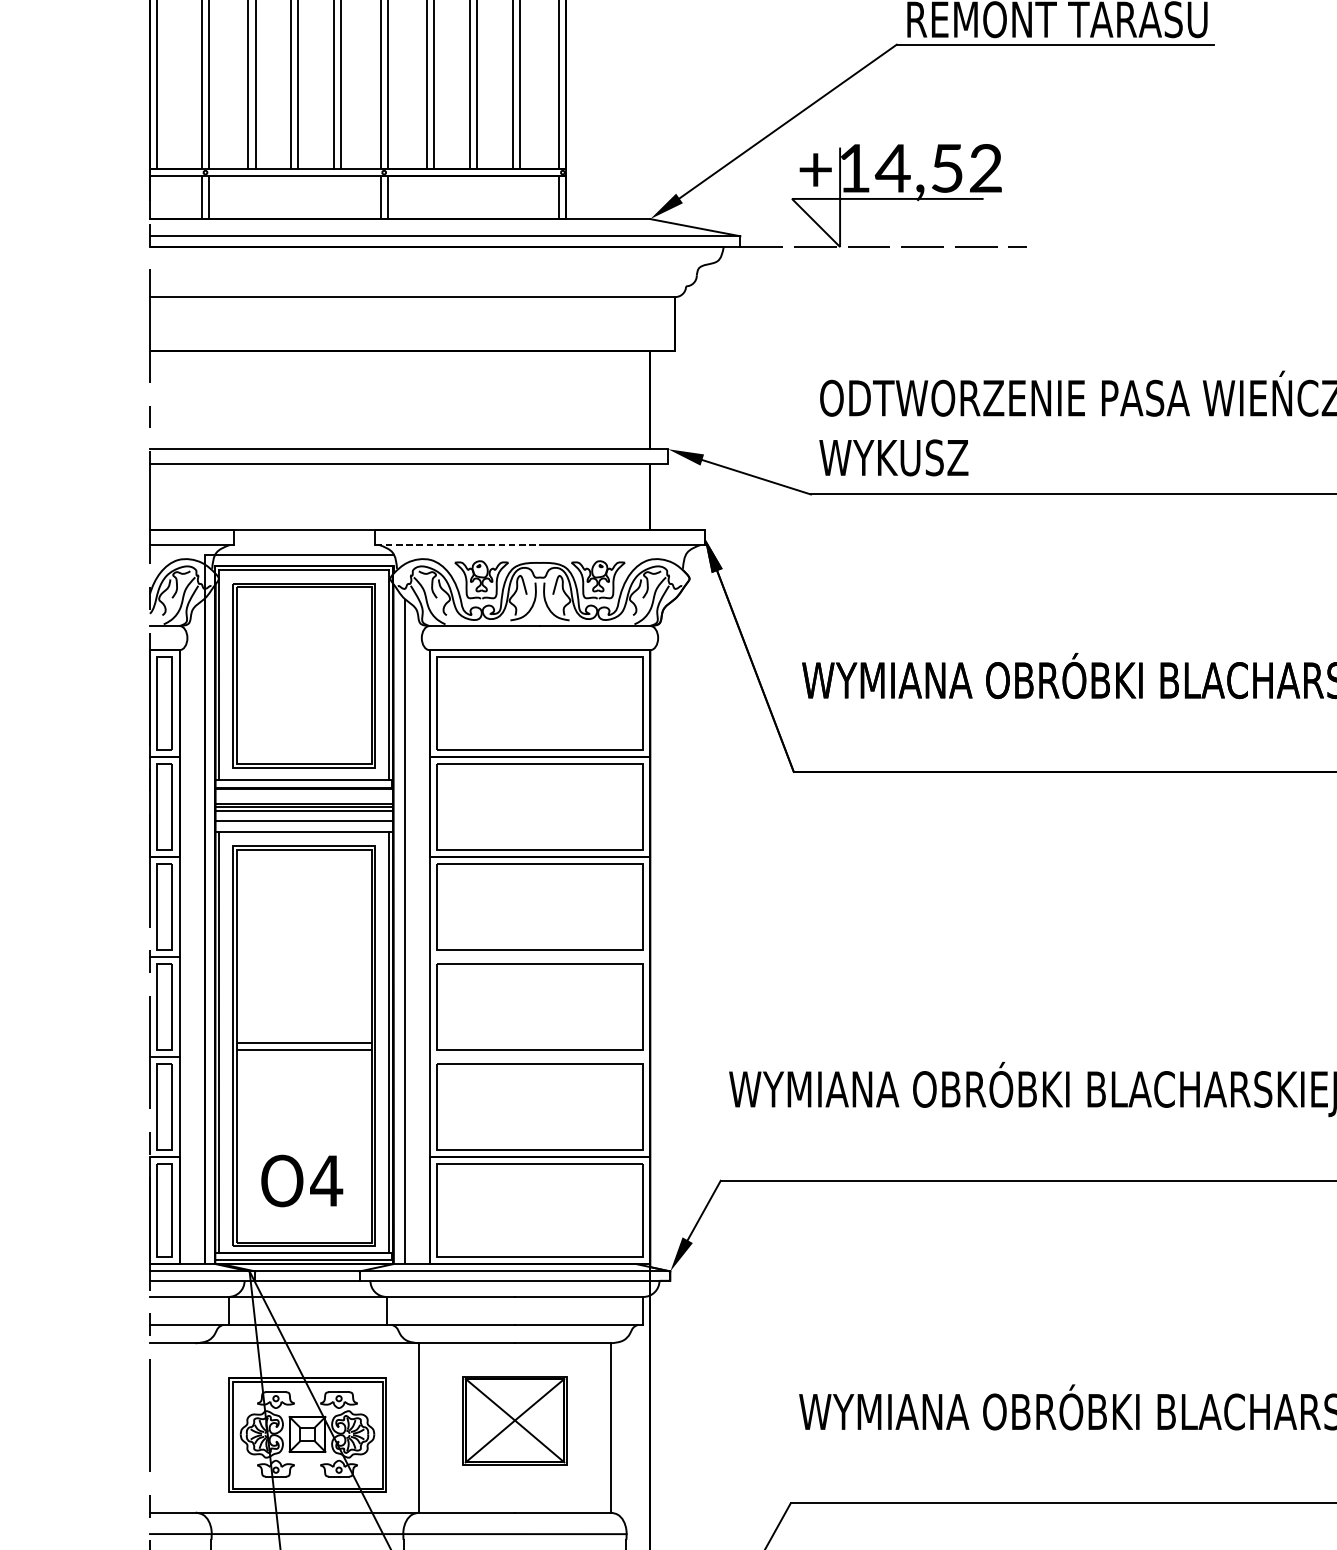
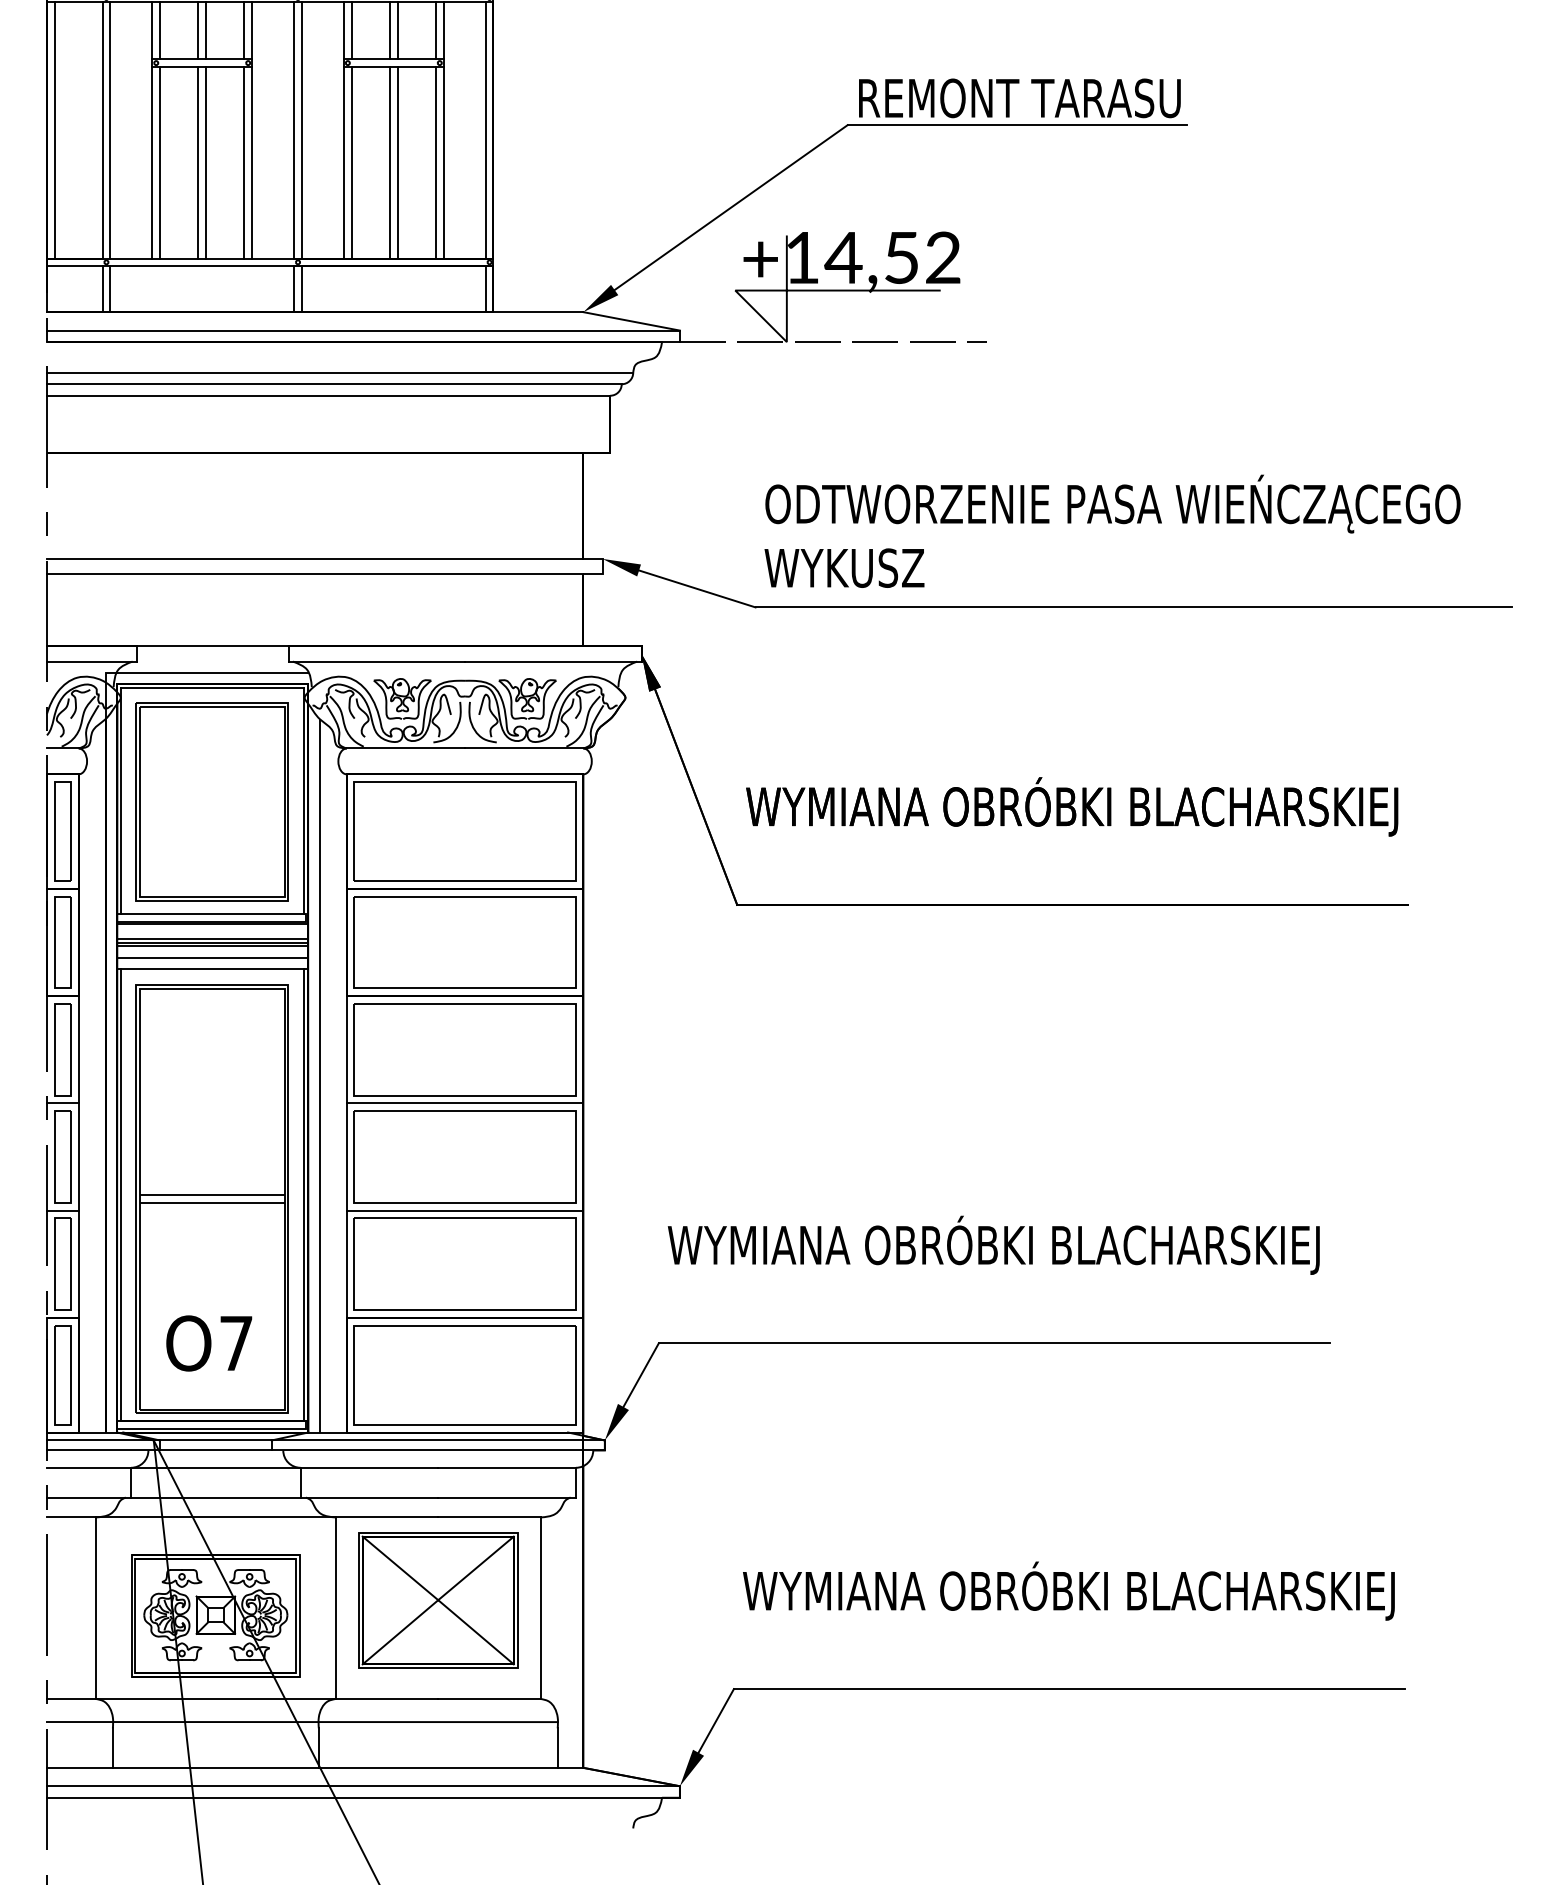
line: (422, 275) -> (339, 372), added
line: (417, 286) -> (333, 384), added
line: (458, 544) -> (377, 661), dashed -> solid
line: (539, 957) -> (464, 1103), added
line: (539, 1056) -> (464, 1210), added
text: (326, 1181) -> (236, 1343), O4 -> O7
part: (515, 1420) -> (438, 1600), size x1.43
line: (195, 1427) -> (95, 1607), added

